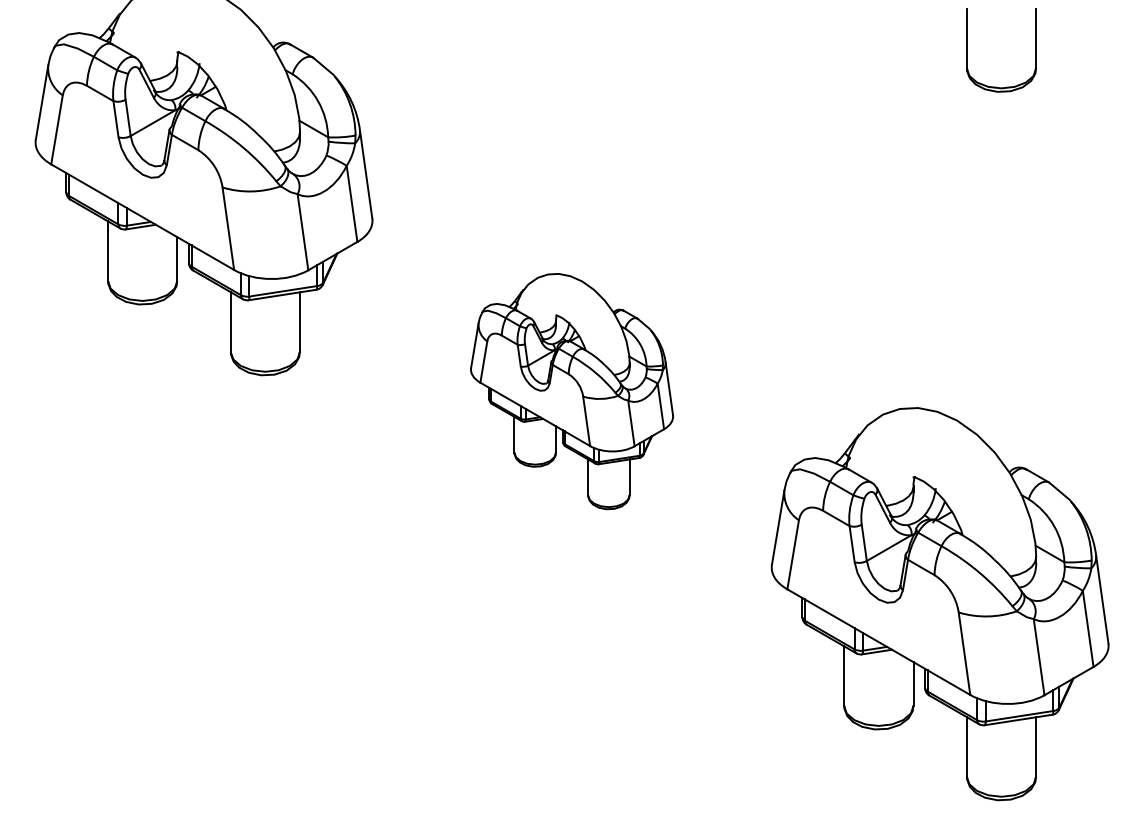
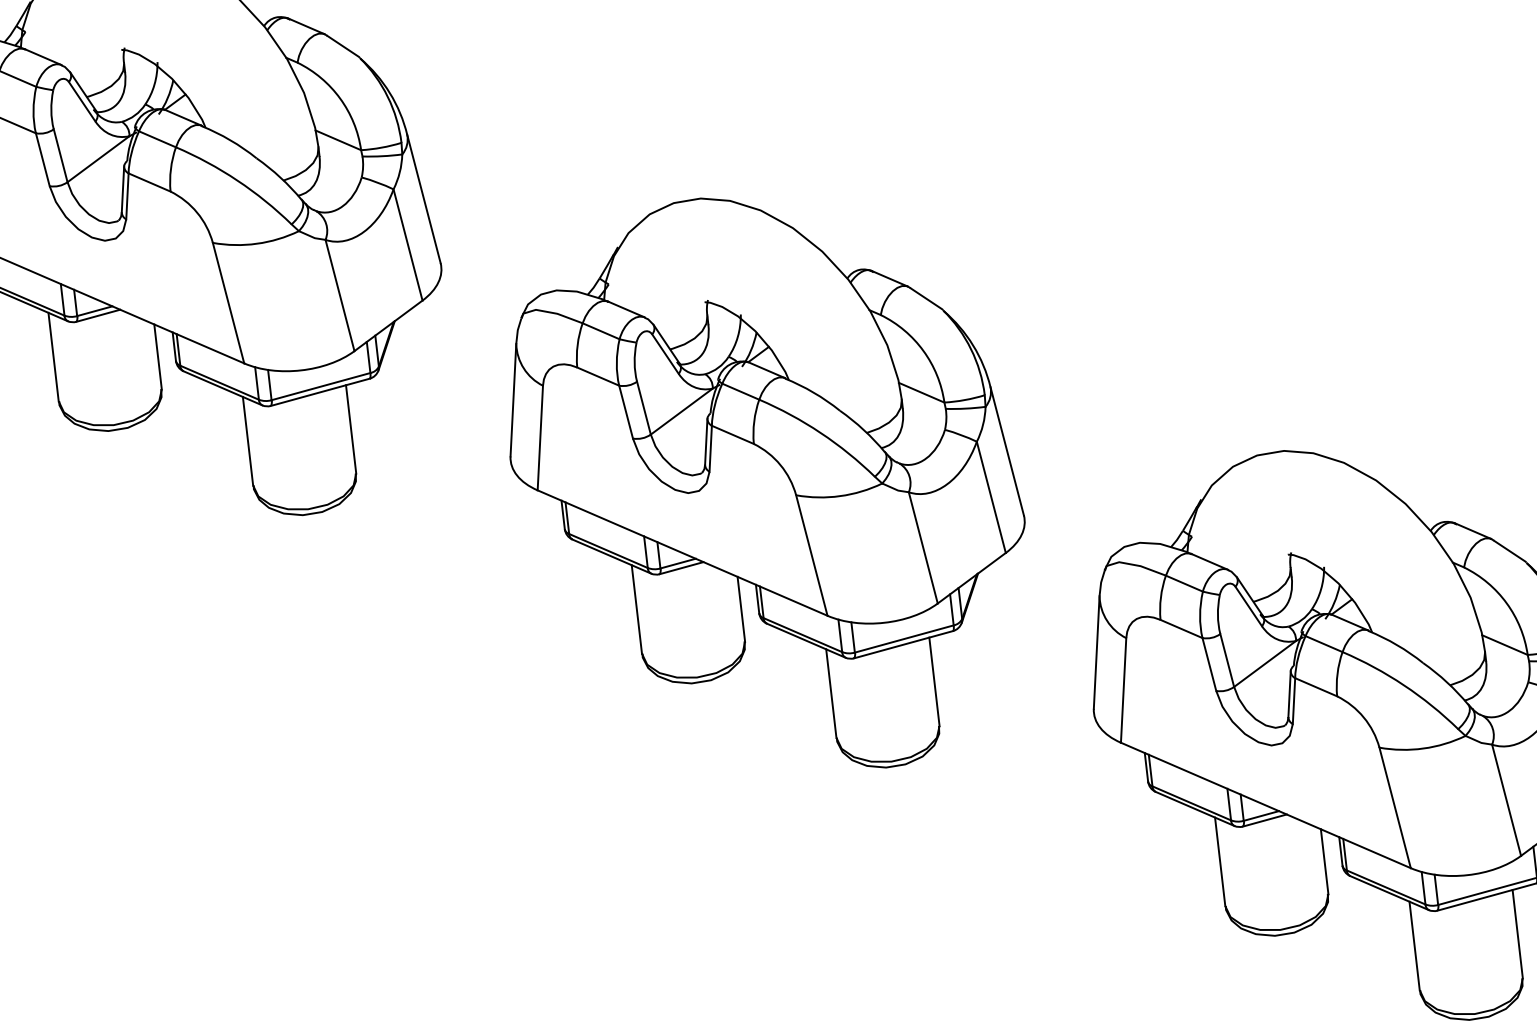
part: (571, 391) -> (766, 485), size x1.67

